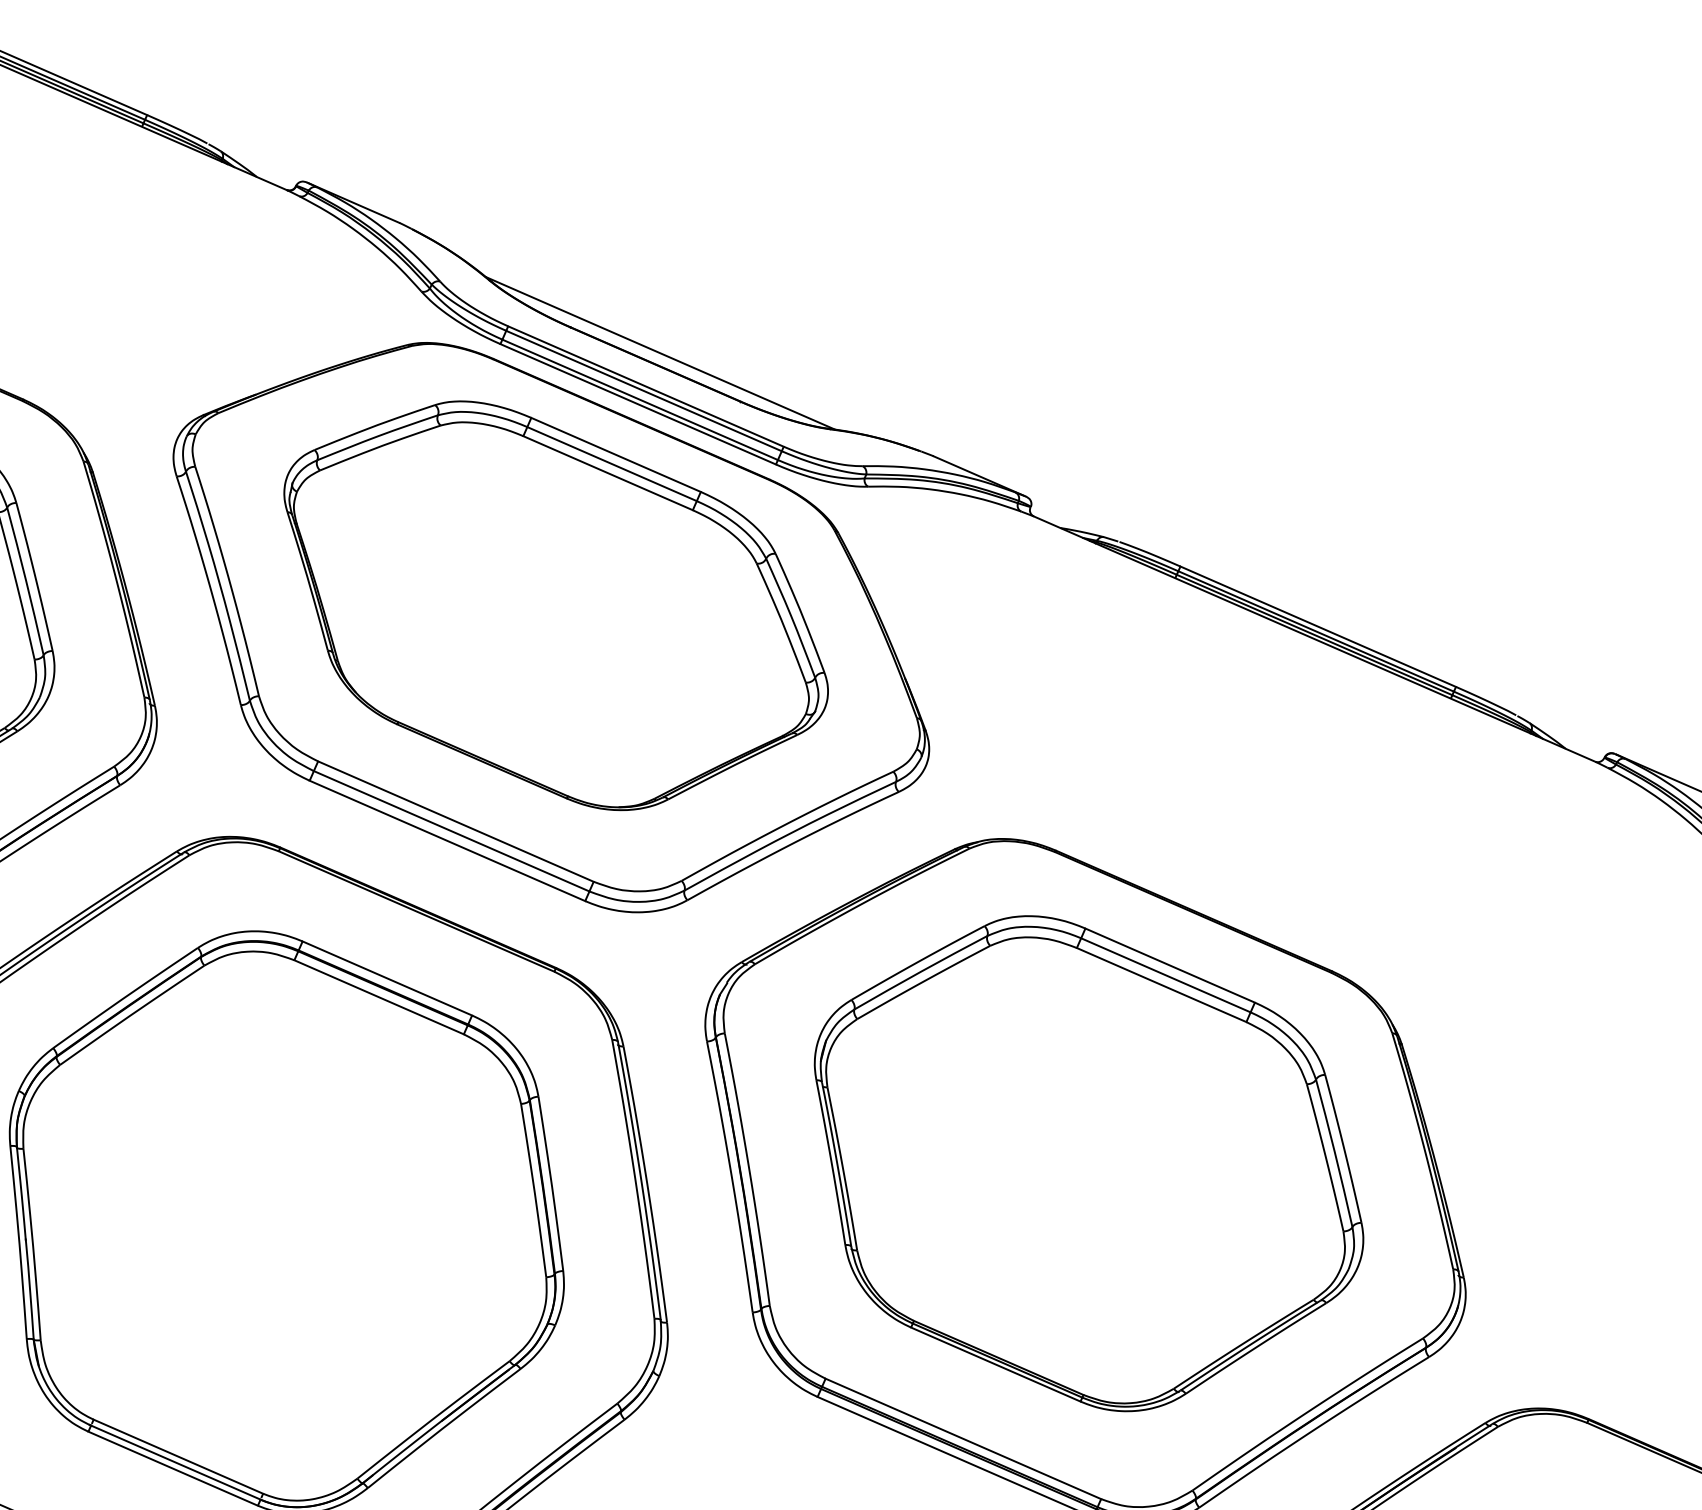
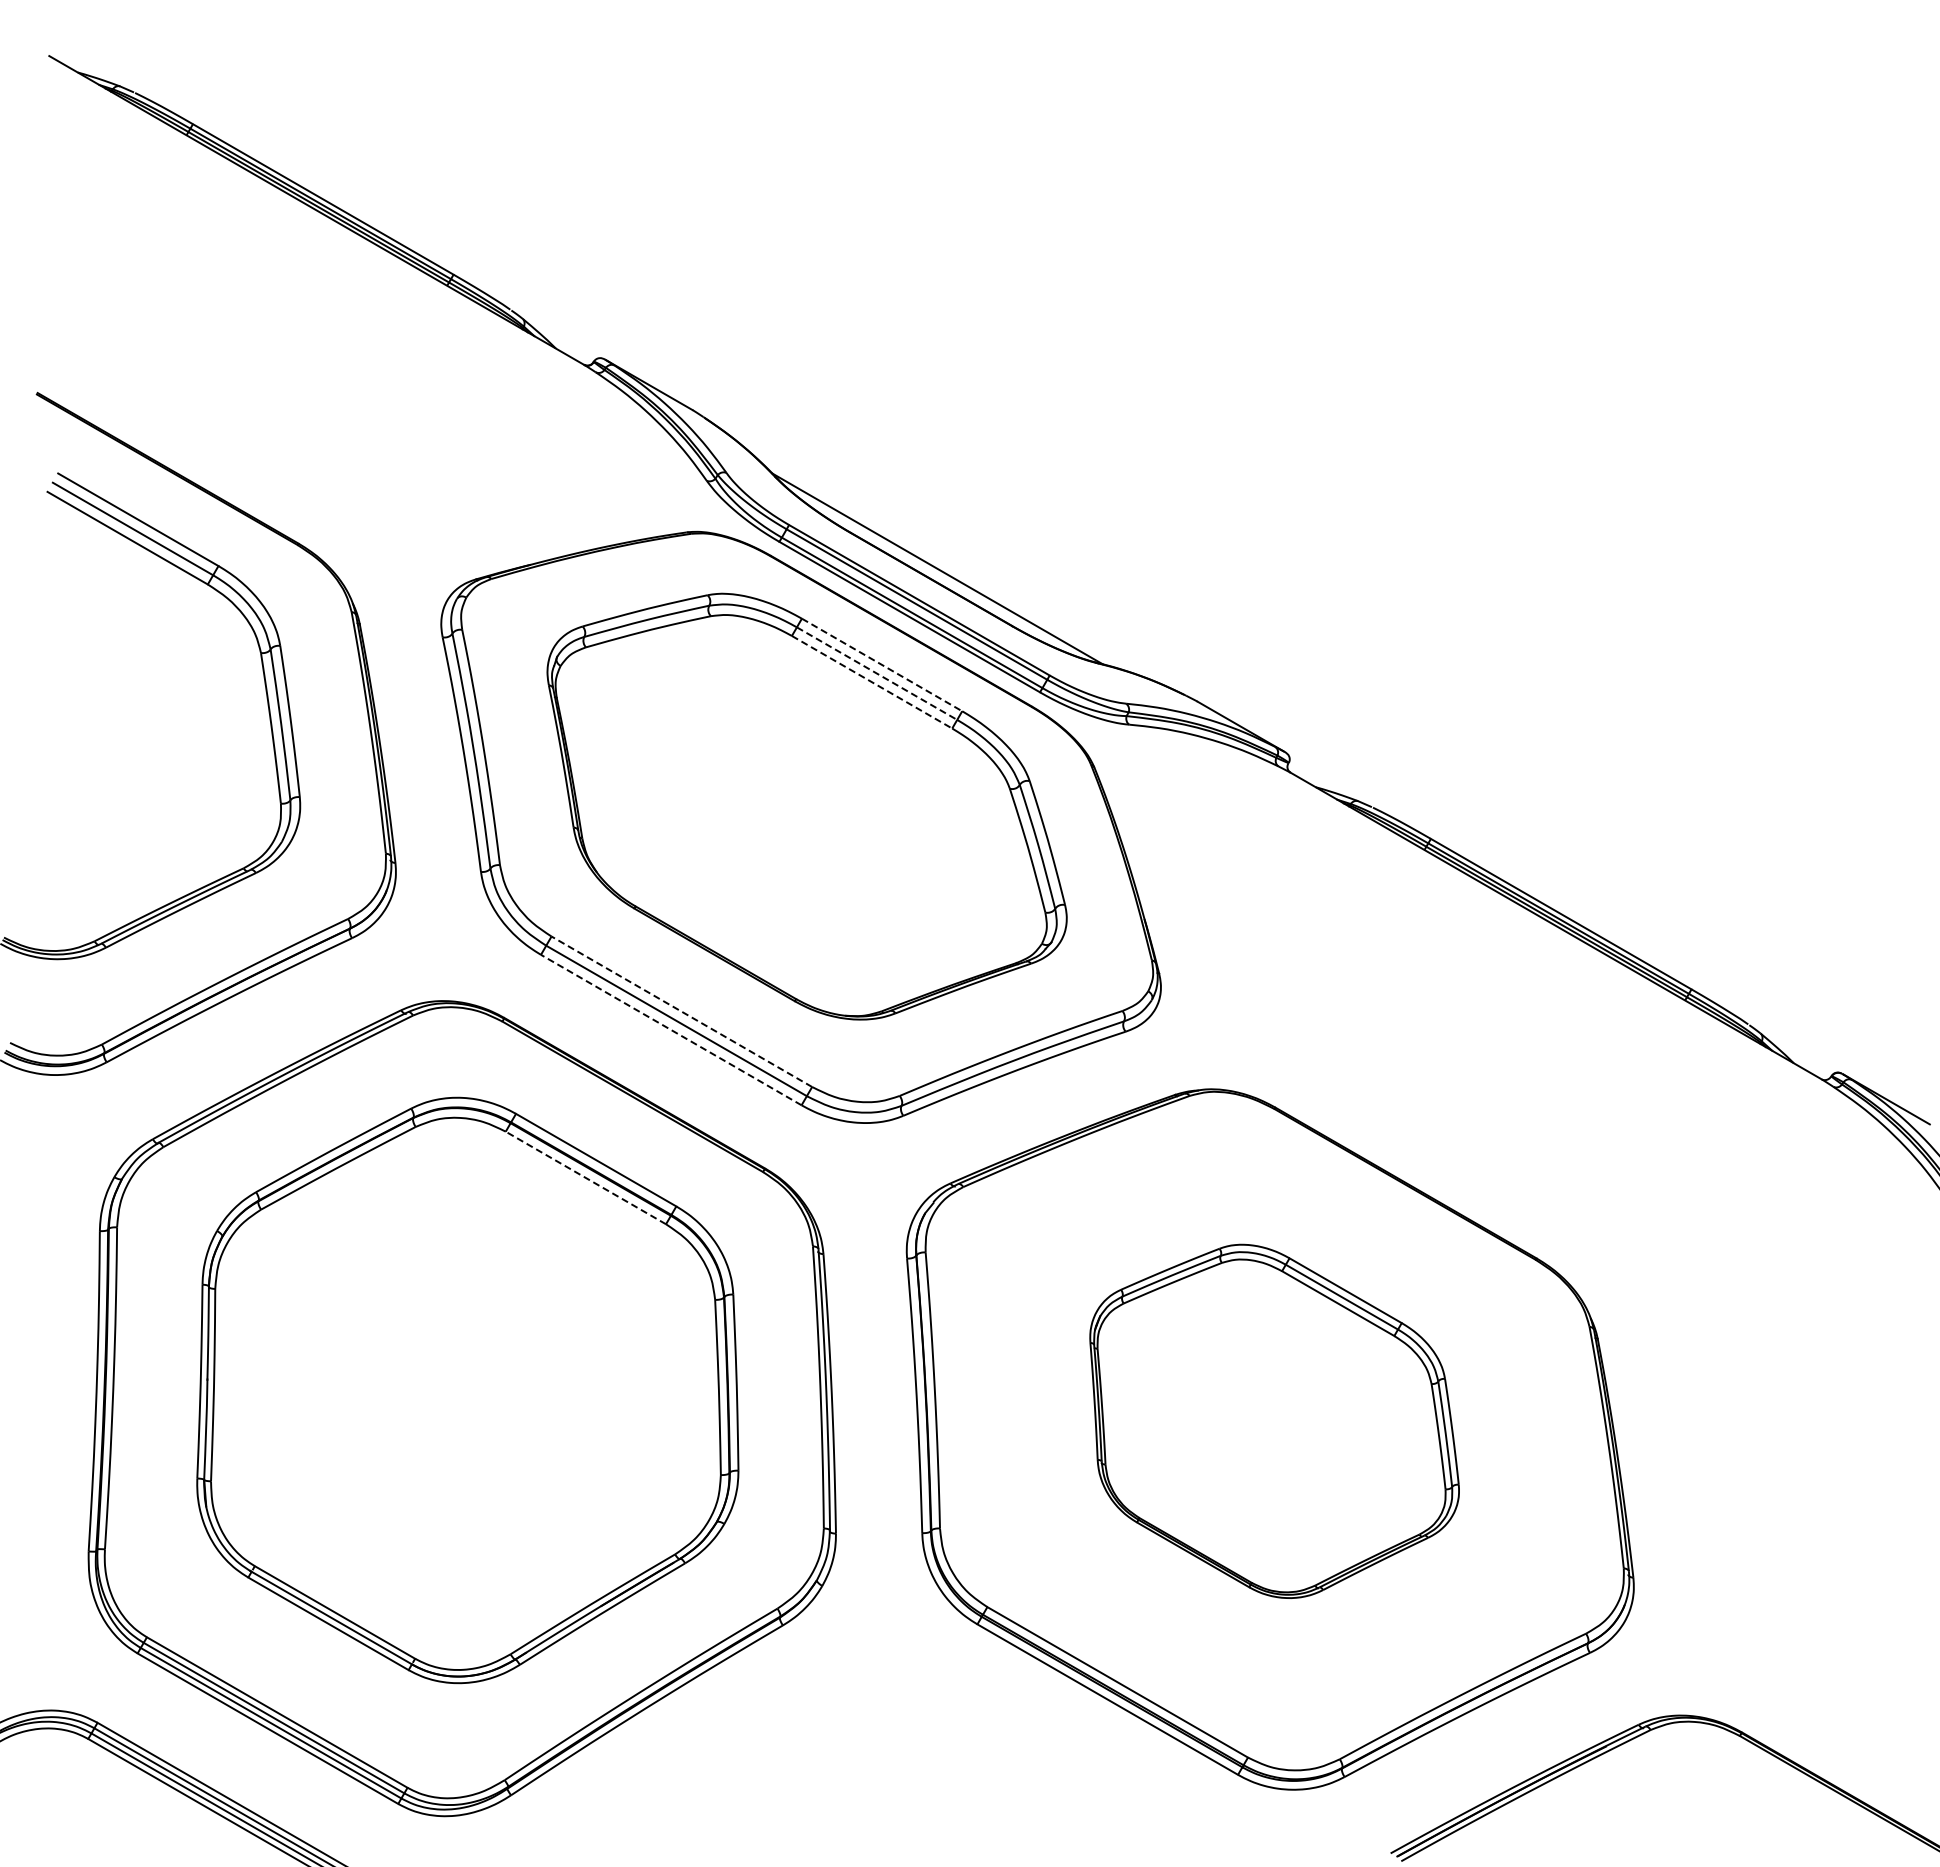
line: (616, 454) -> (882, 664), solid -> dashed
line: (612, 463) -> (877, 673), solid -> dashed
line: (608, 473) -> (872, 682), solid -> dashed
line: (455, 821) -> (681, 1011), solid -> dashed
line: (446, 840) -> (670, 1029), solid -> dashed
line: (378, 996) -> (585, 1177), solid -> dashed
part: (1090, 1162) -> (1274, 1421), size x0.7

